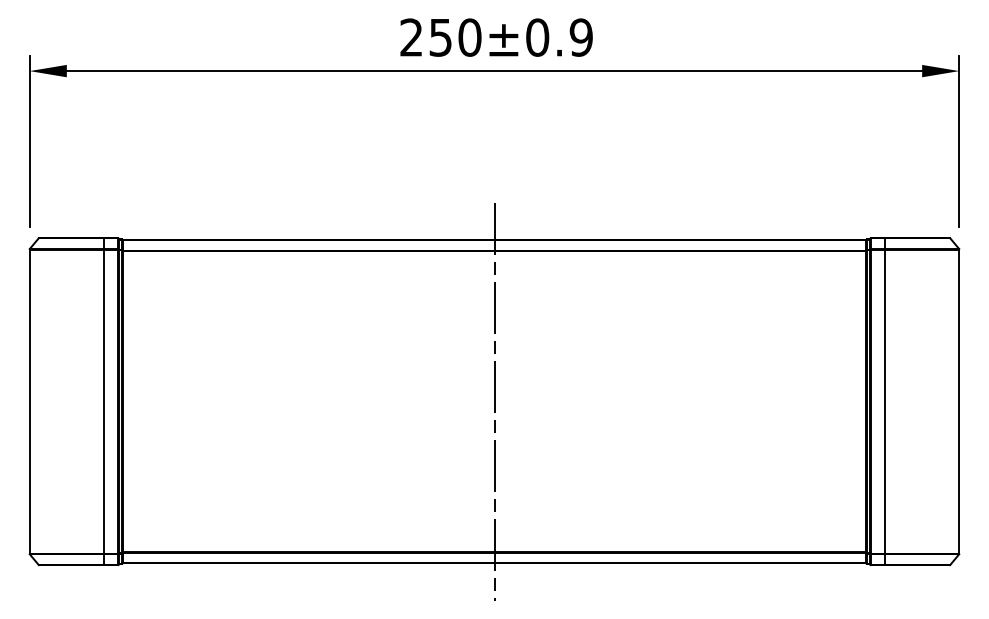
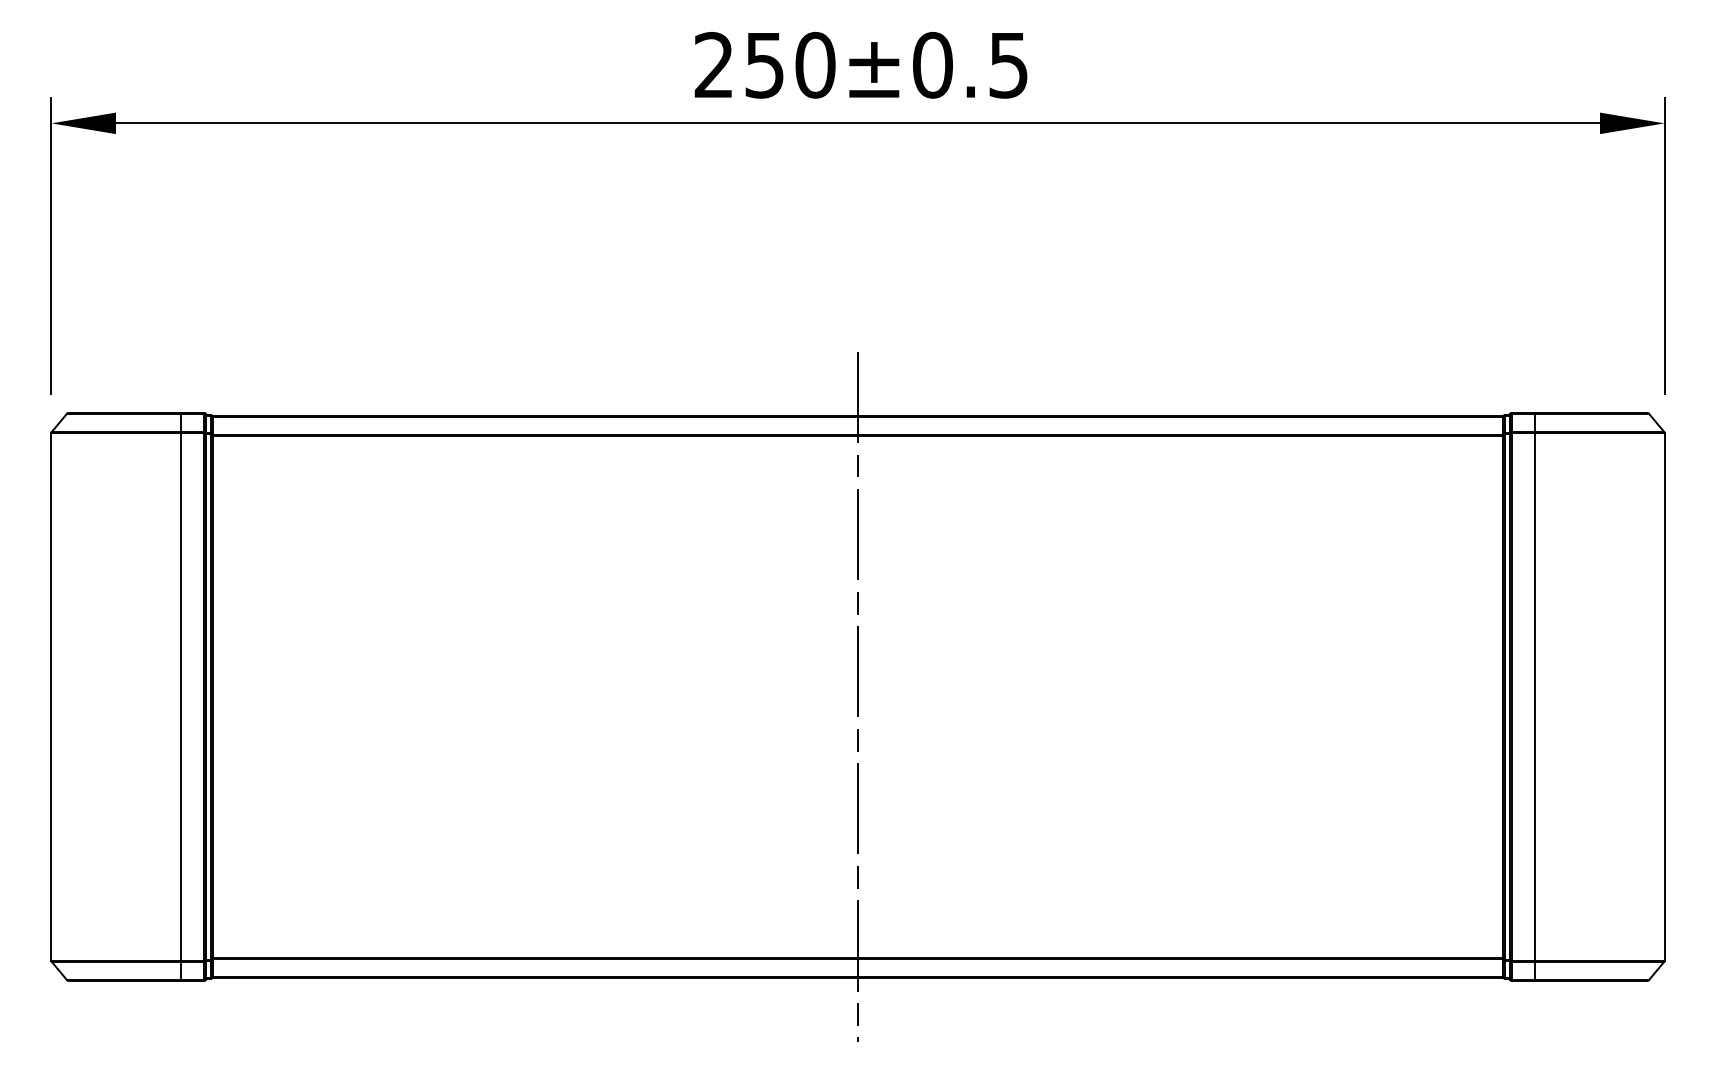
text: (580, 37) -> (1007, 65), 250±0.9 -> 250±0.5

